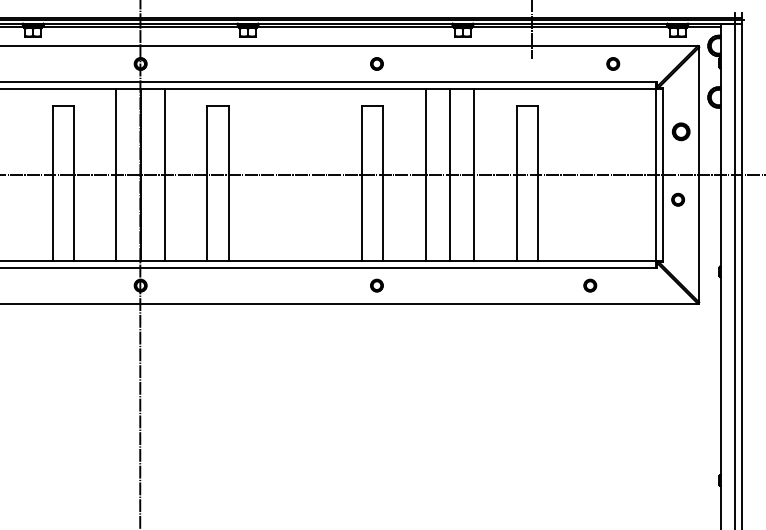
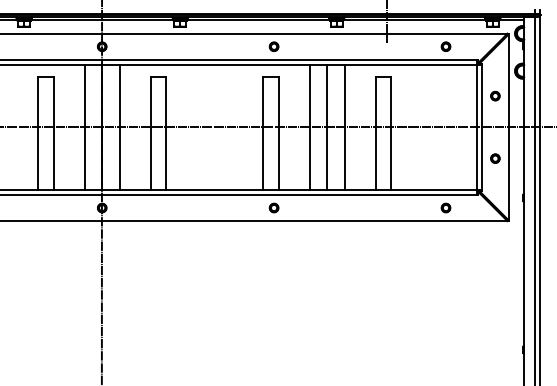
part: (680, 131) -> (494, 95), size x0.71
part: (677, 199) -> (494, 158), moved
part: (590, 285) -> (446, 207), moved

